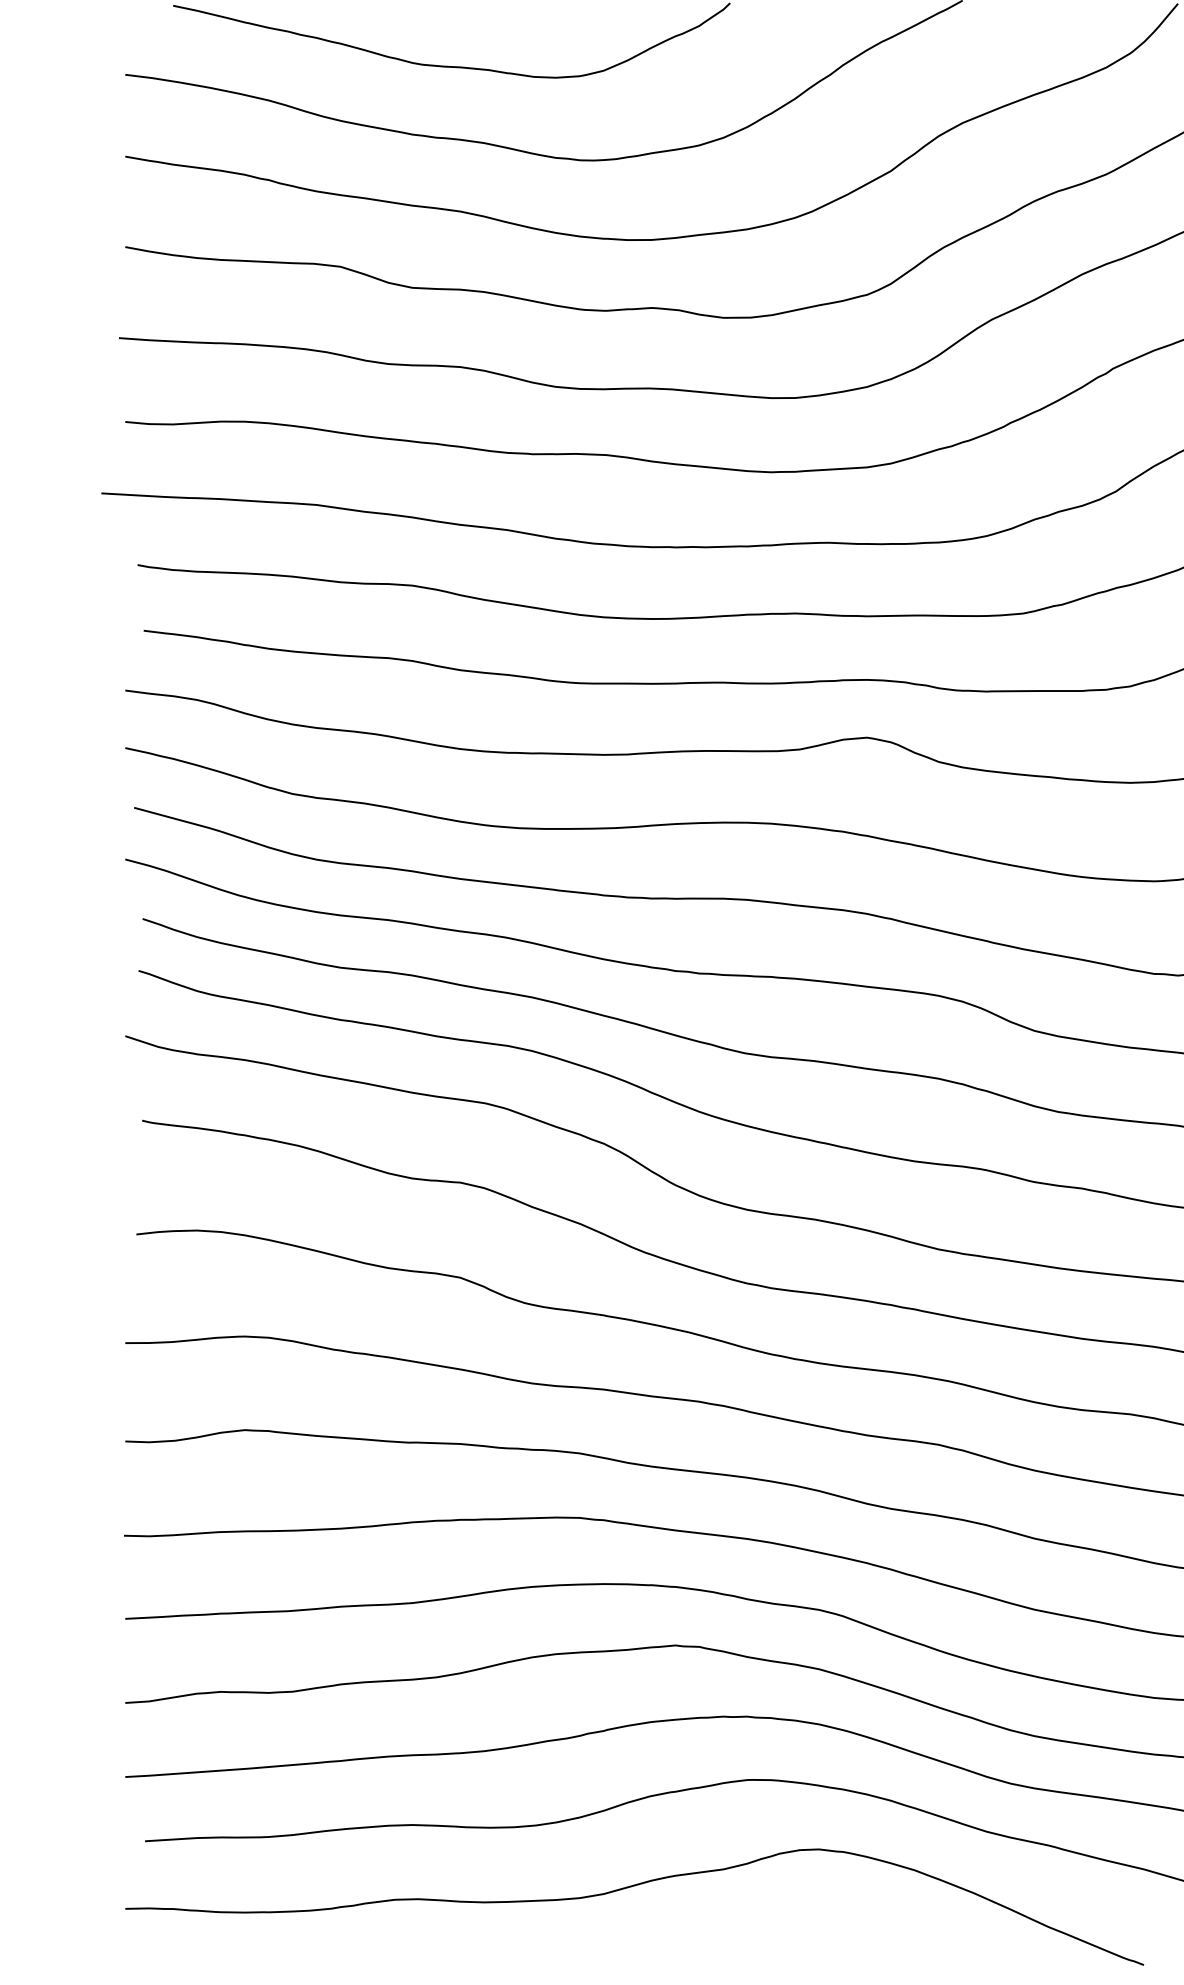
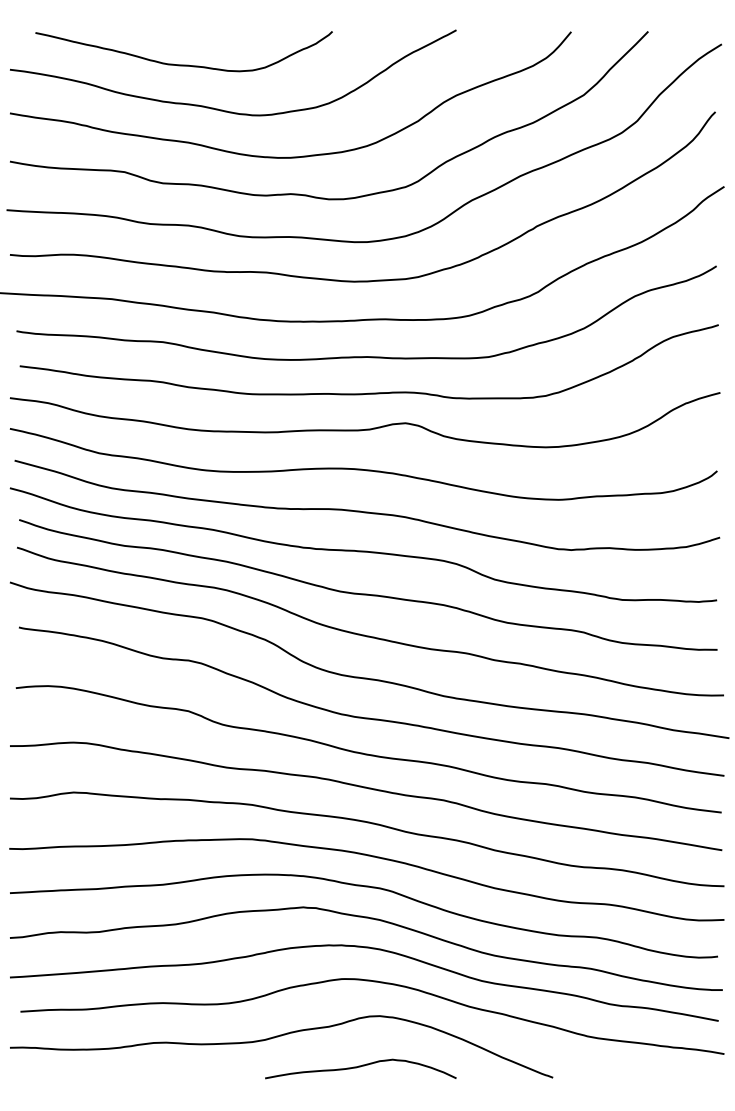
curve: (782, 1945) -> (360, 1067), added

